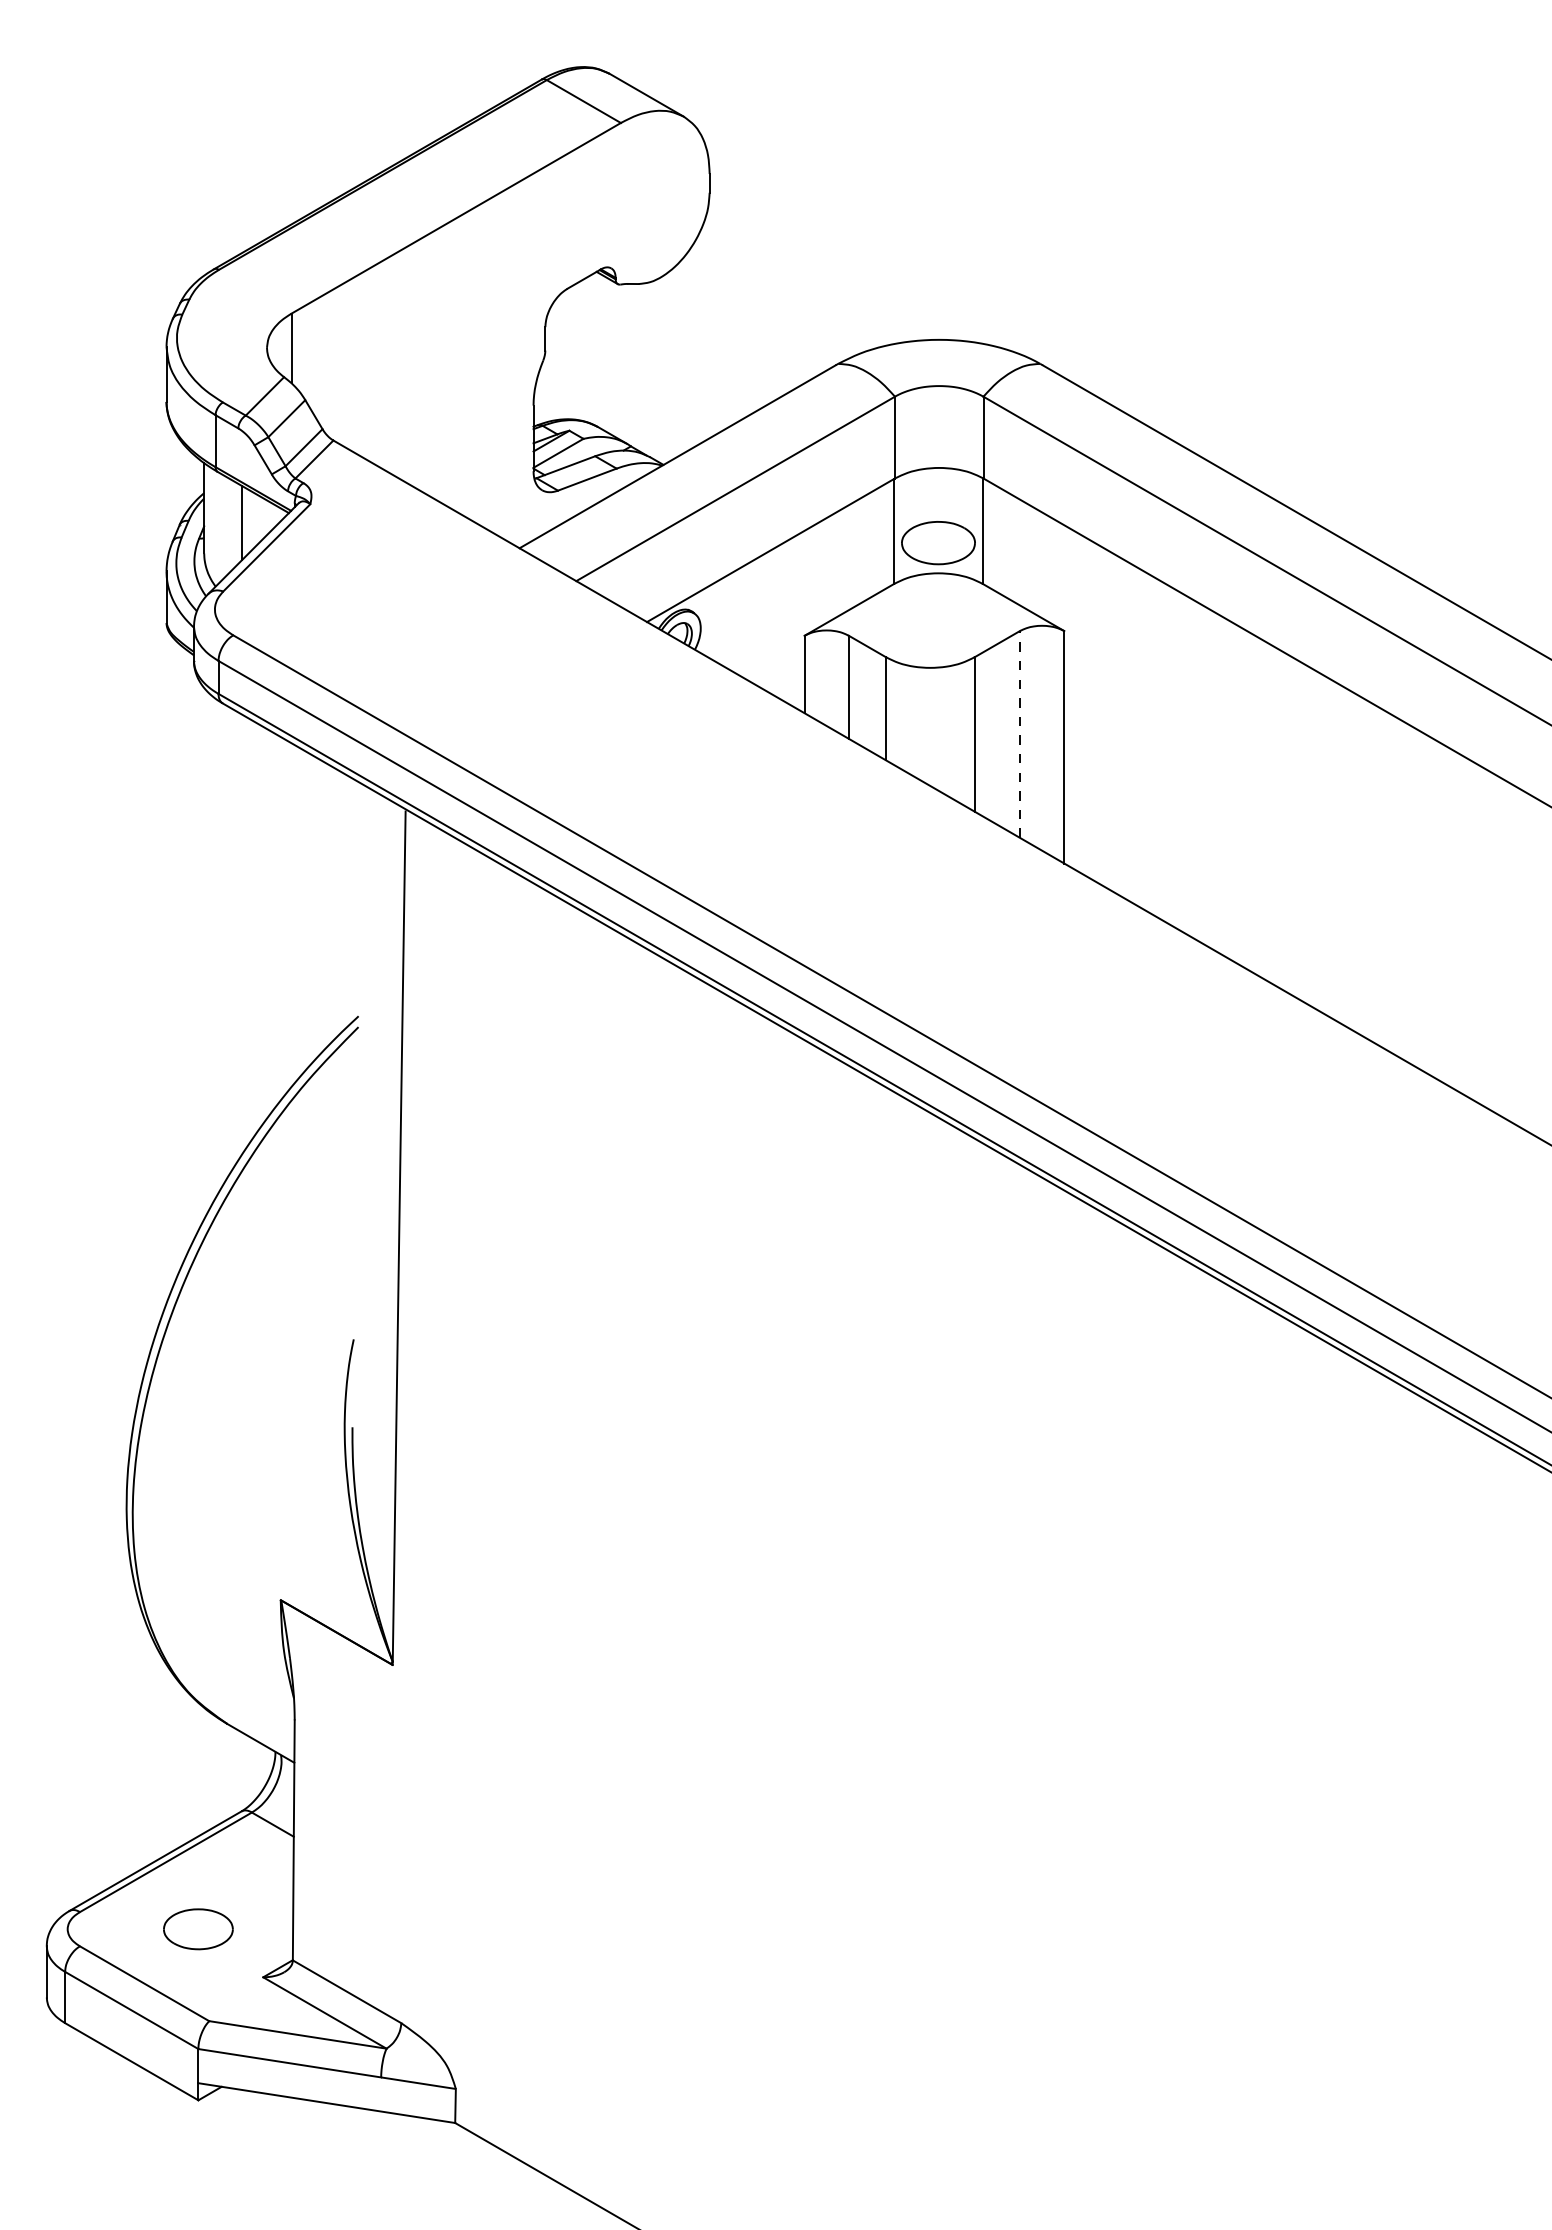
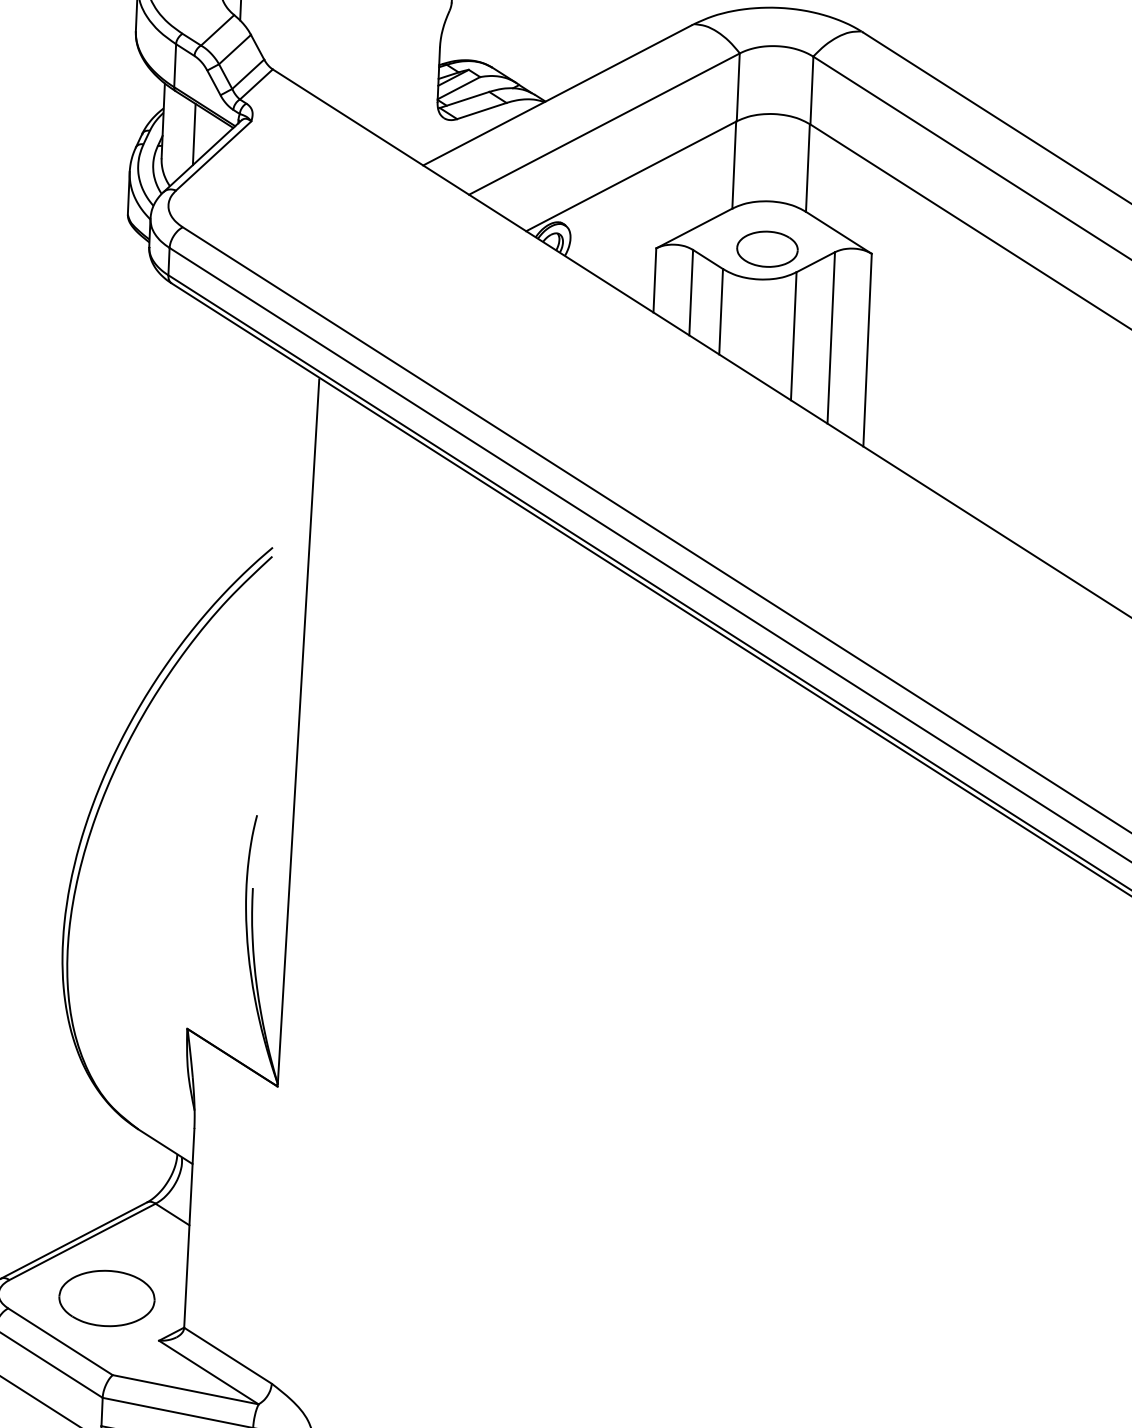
part: (938, 543) -> (767, 249), moved
line: (1019, 733) -> (830, 337), dashed -> solid
part: (198, 1929) -> (107, 1298), size x1.67

